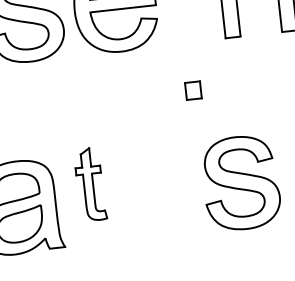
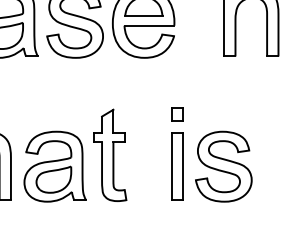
part: (193, 91) -> (177, 114), moved
part: (90, 183) -> (110, 154), size x1.67
part: (180, 189) -> (177, 166), added

